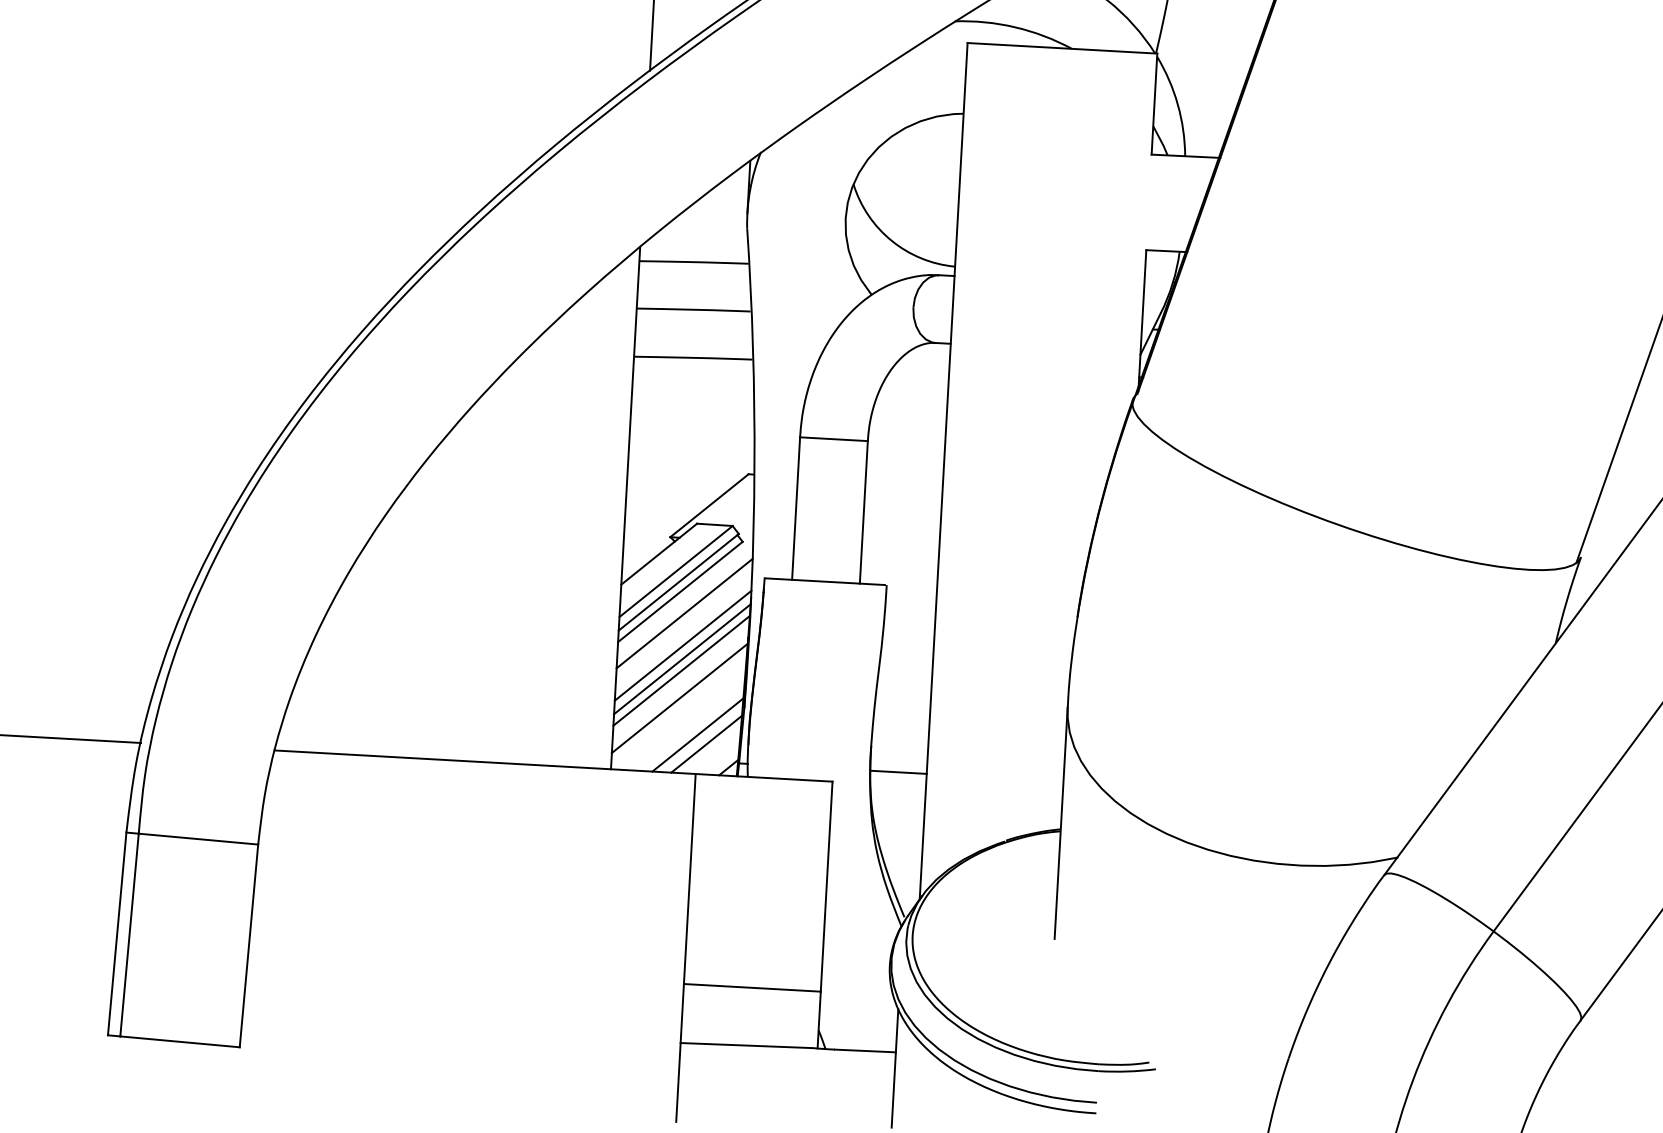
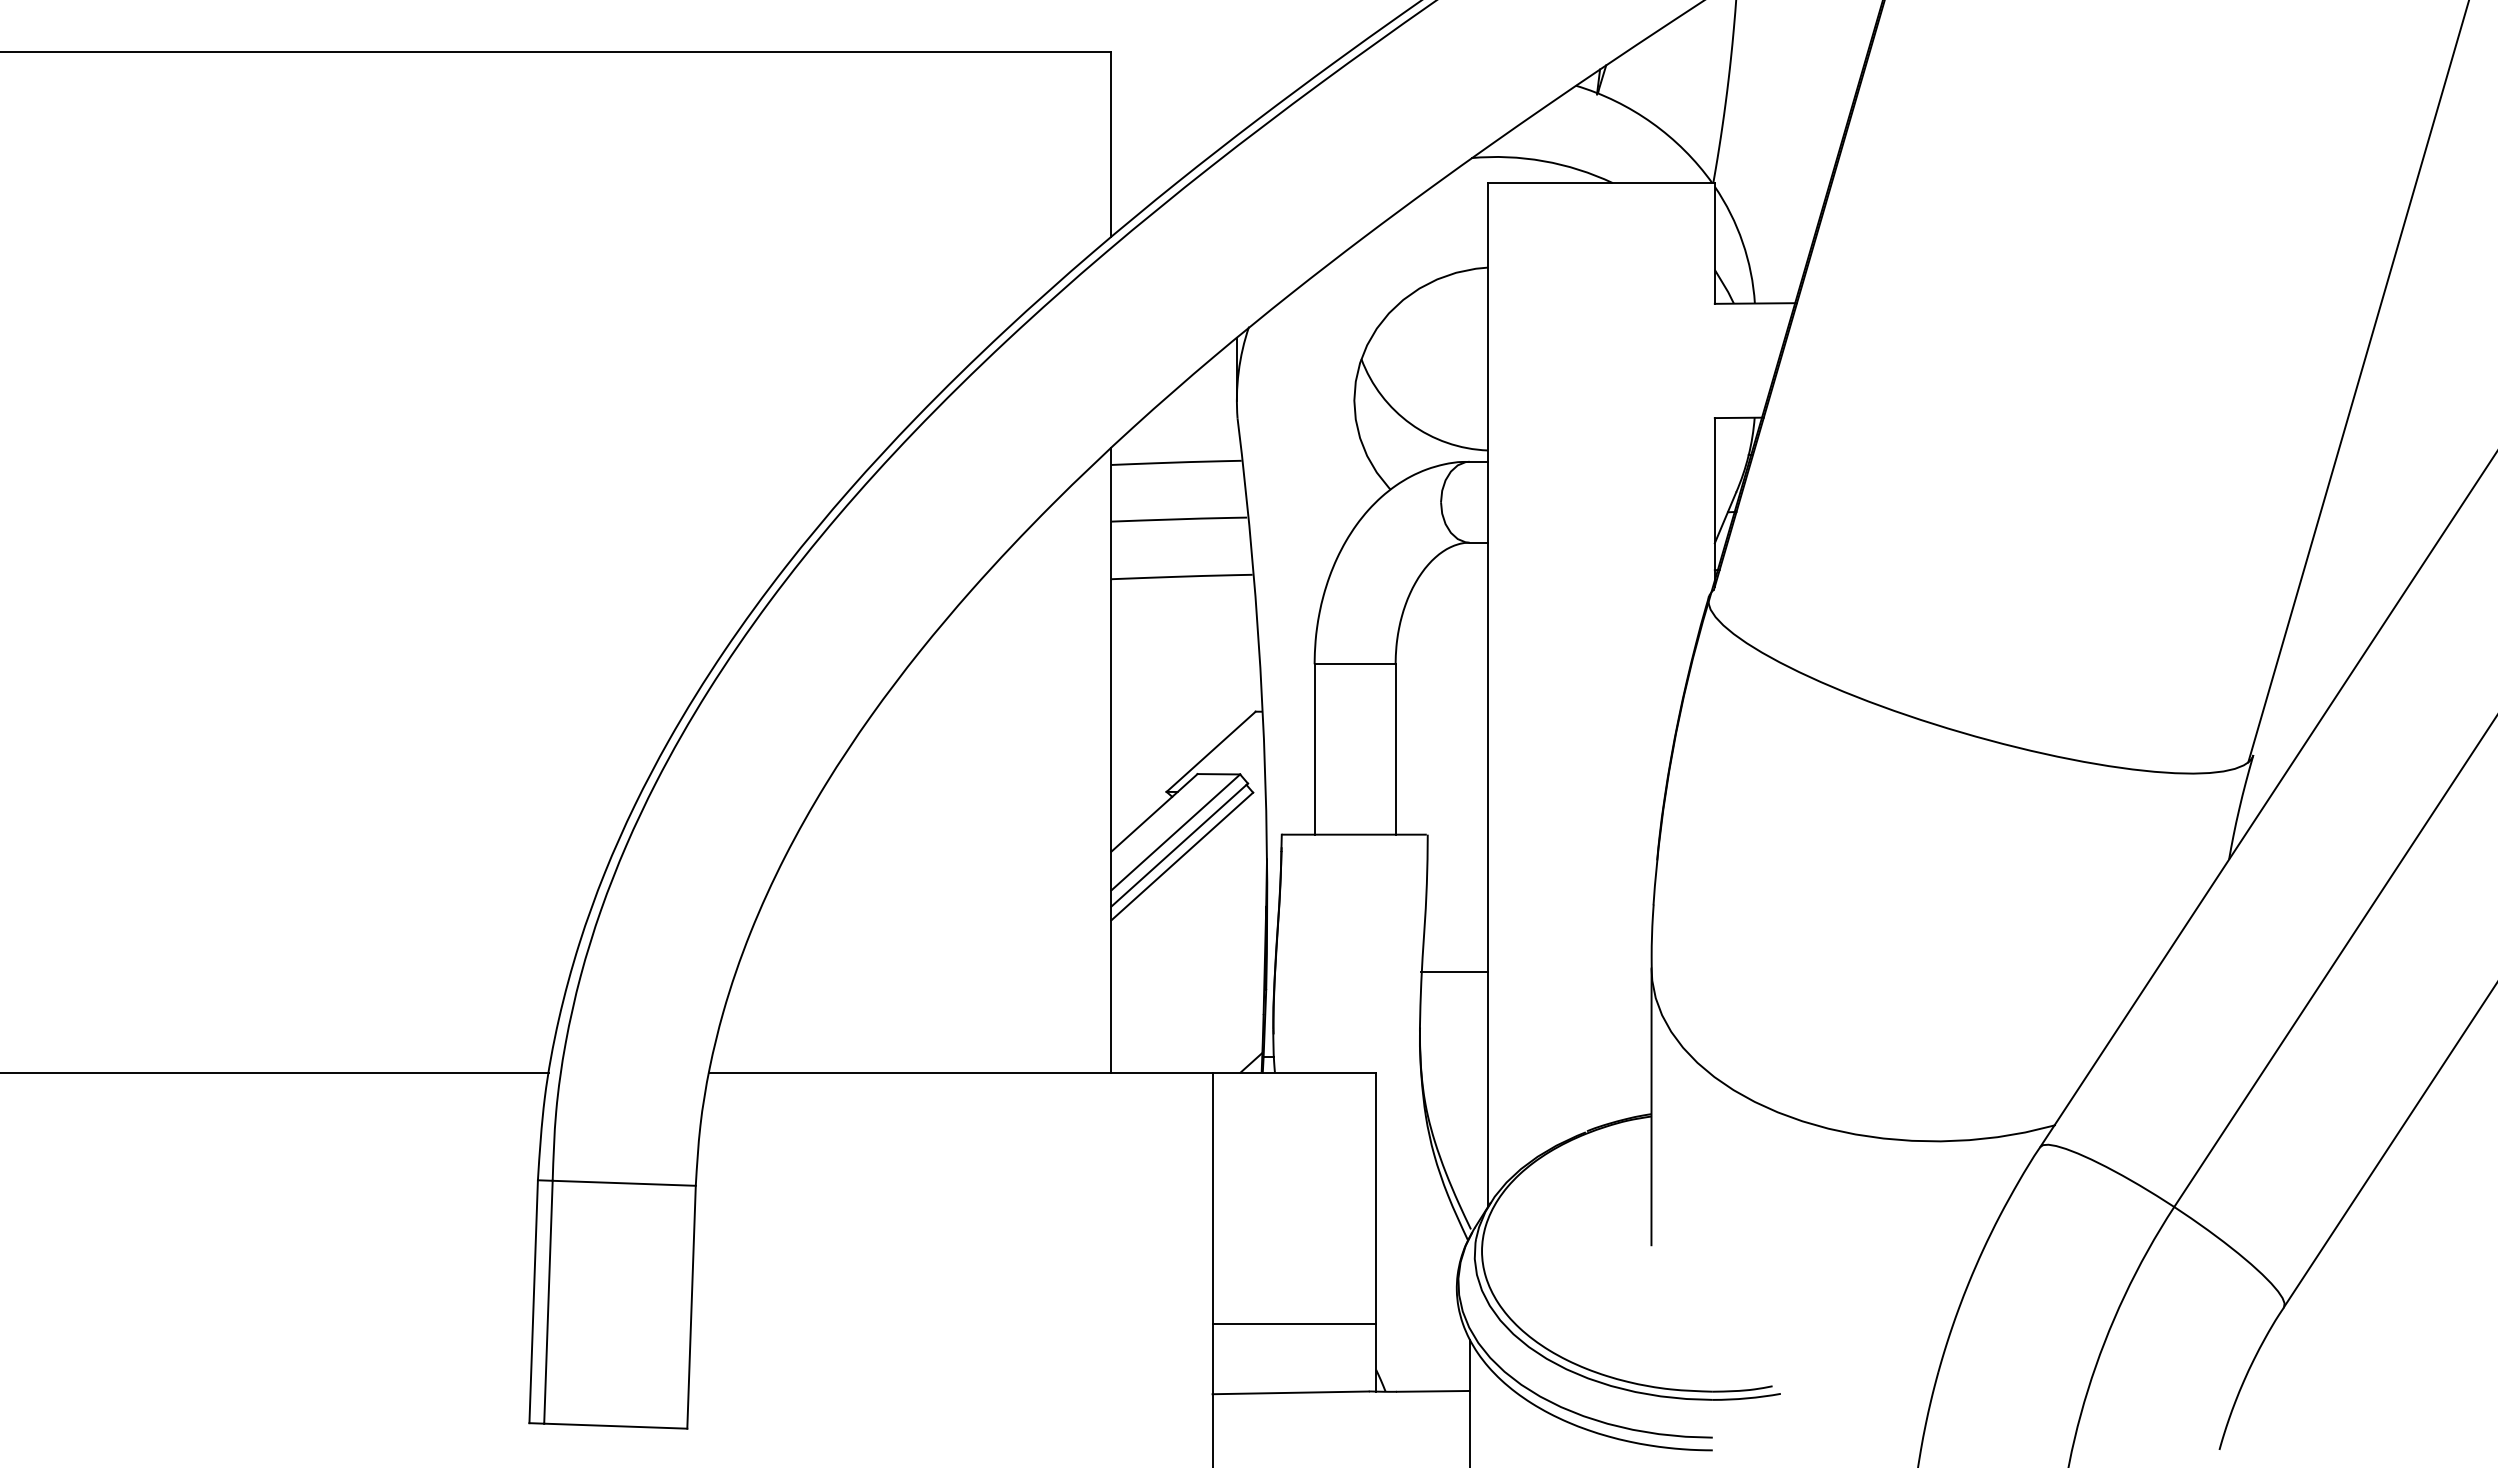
line: (684, 613) -> (1188, 881), removed
line: (682, 645) -> (1188, 920), removed
line: (681, 659) -> (1188, 936), removed
line: (681, 670) -> (1188, 950), removed
line: (679, 698) -> (1188, 983), removed
line: (697, 734) -> (1212, 1025), removed
line: (706, 744) -> (1223, 1036), removed
line: (898, 772) -> (1454, 972), moved

